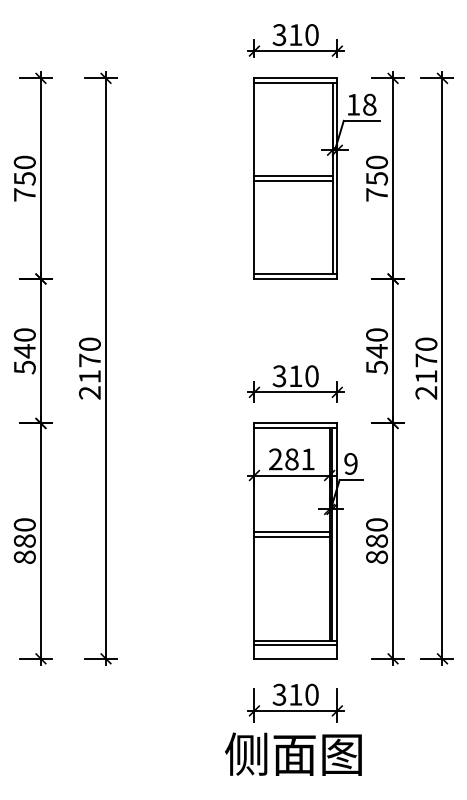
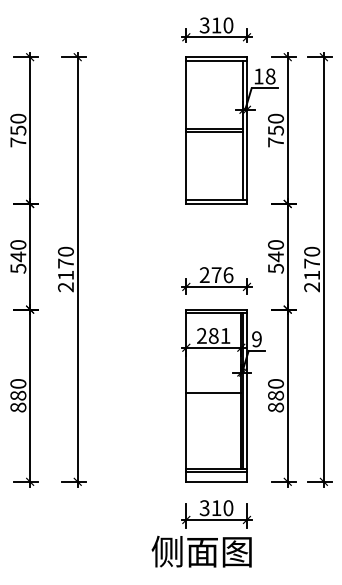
text: (295, 376) -> (216, 275), 310 -> 276
line: (291, 532) -> (213, 389), removed
text: (293, 753) -> (201, 551), moved

